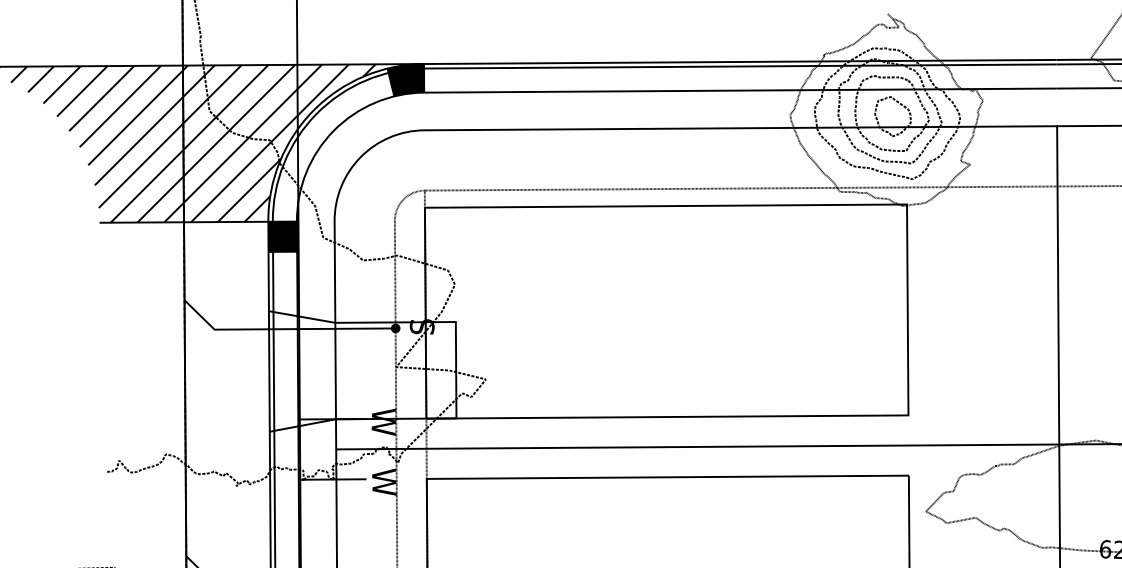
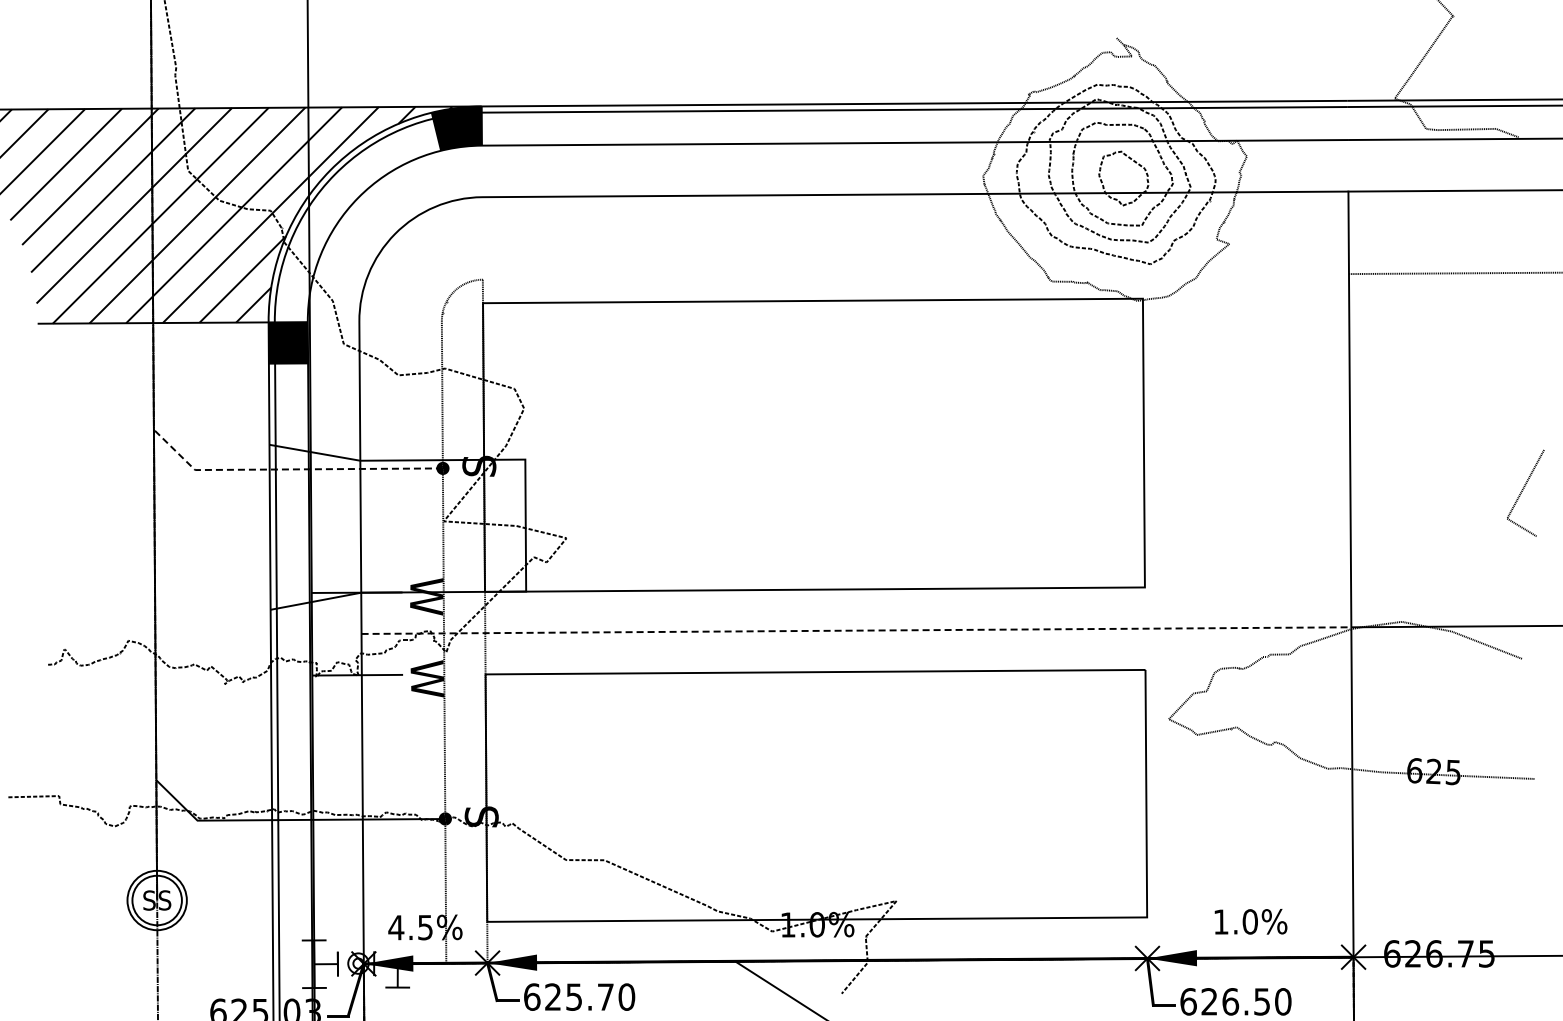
line: (740, 188) -> (915, 276), removed
line: (283, 329) -> (289, 469), solid -> dashed
line: (697, 446) -> (856, 630), solid -> dashed

